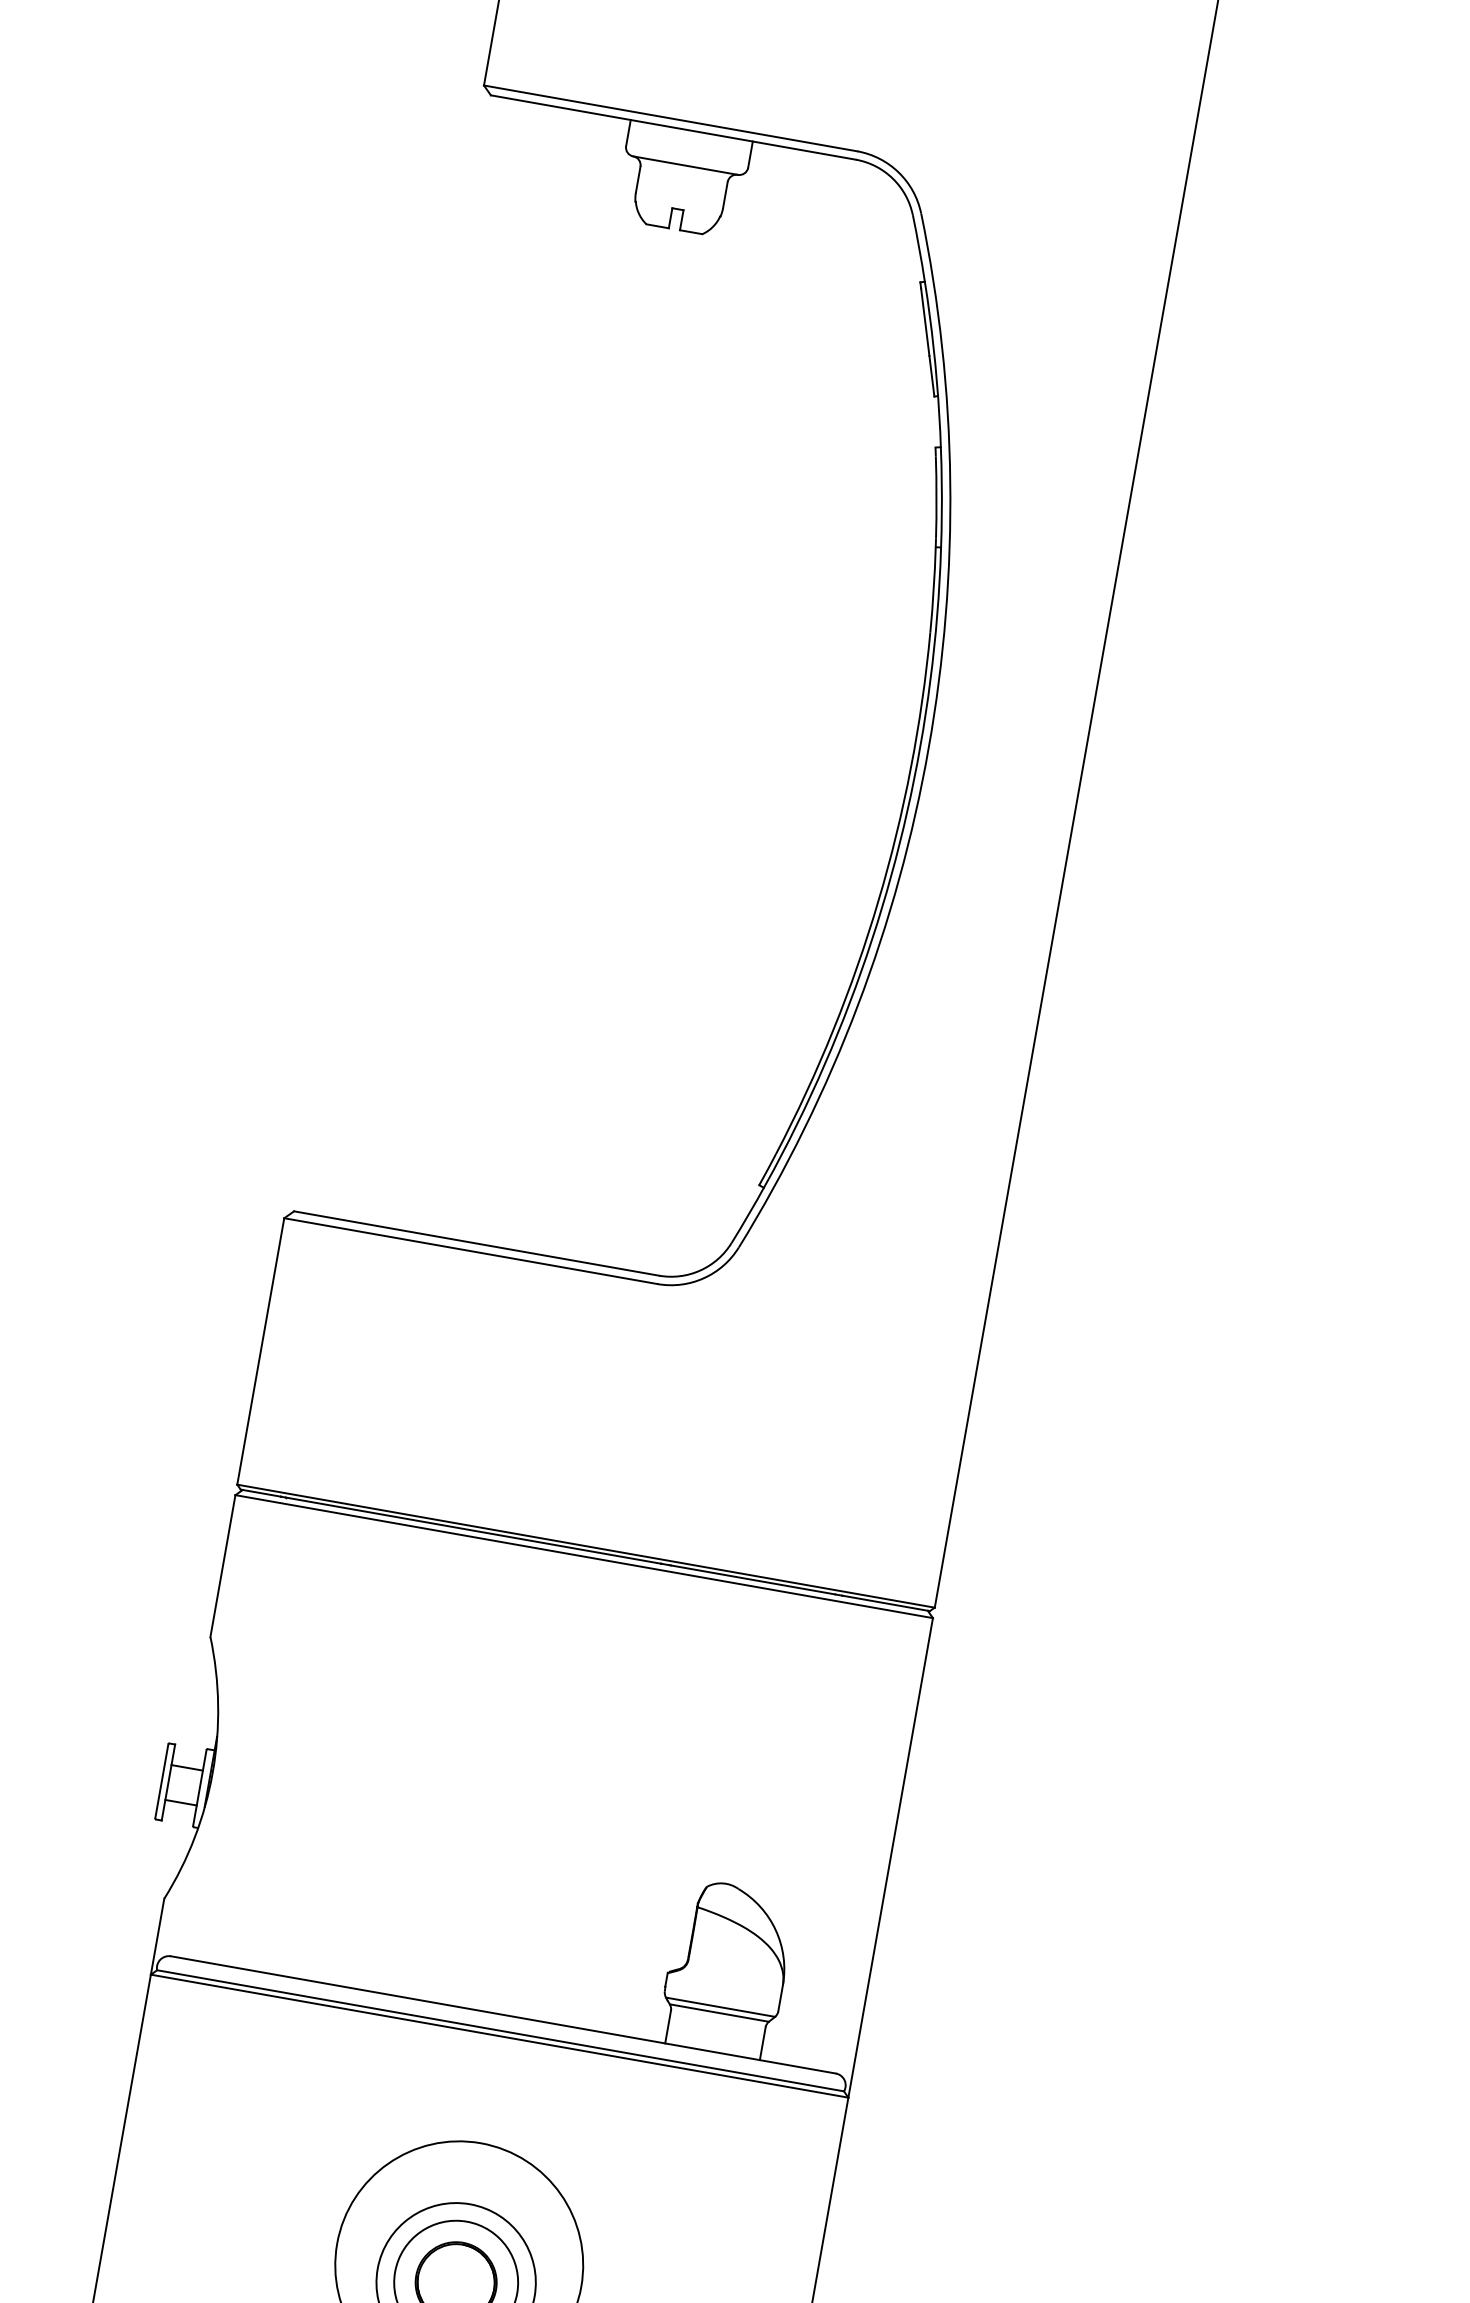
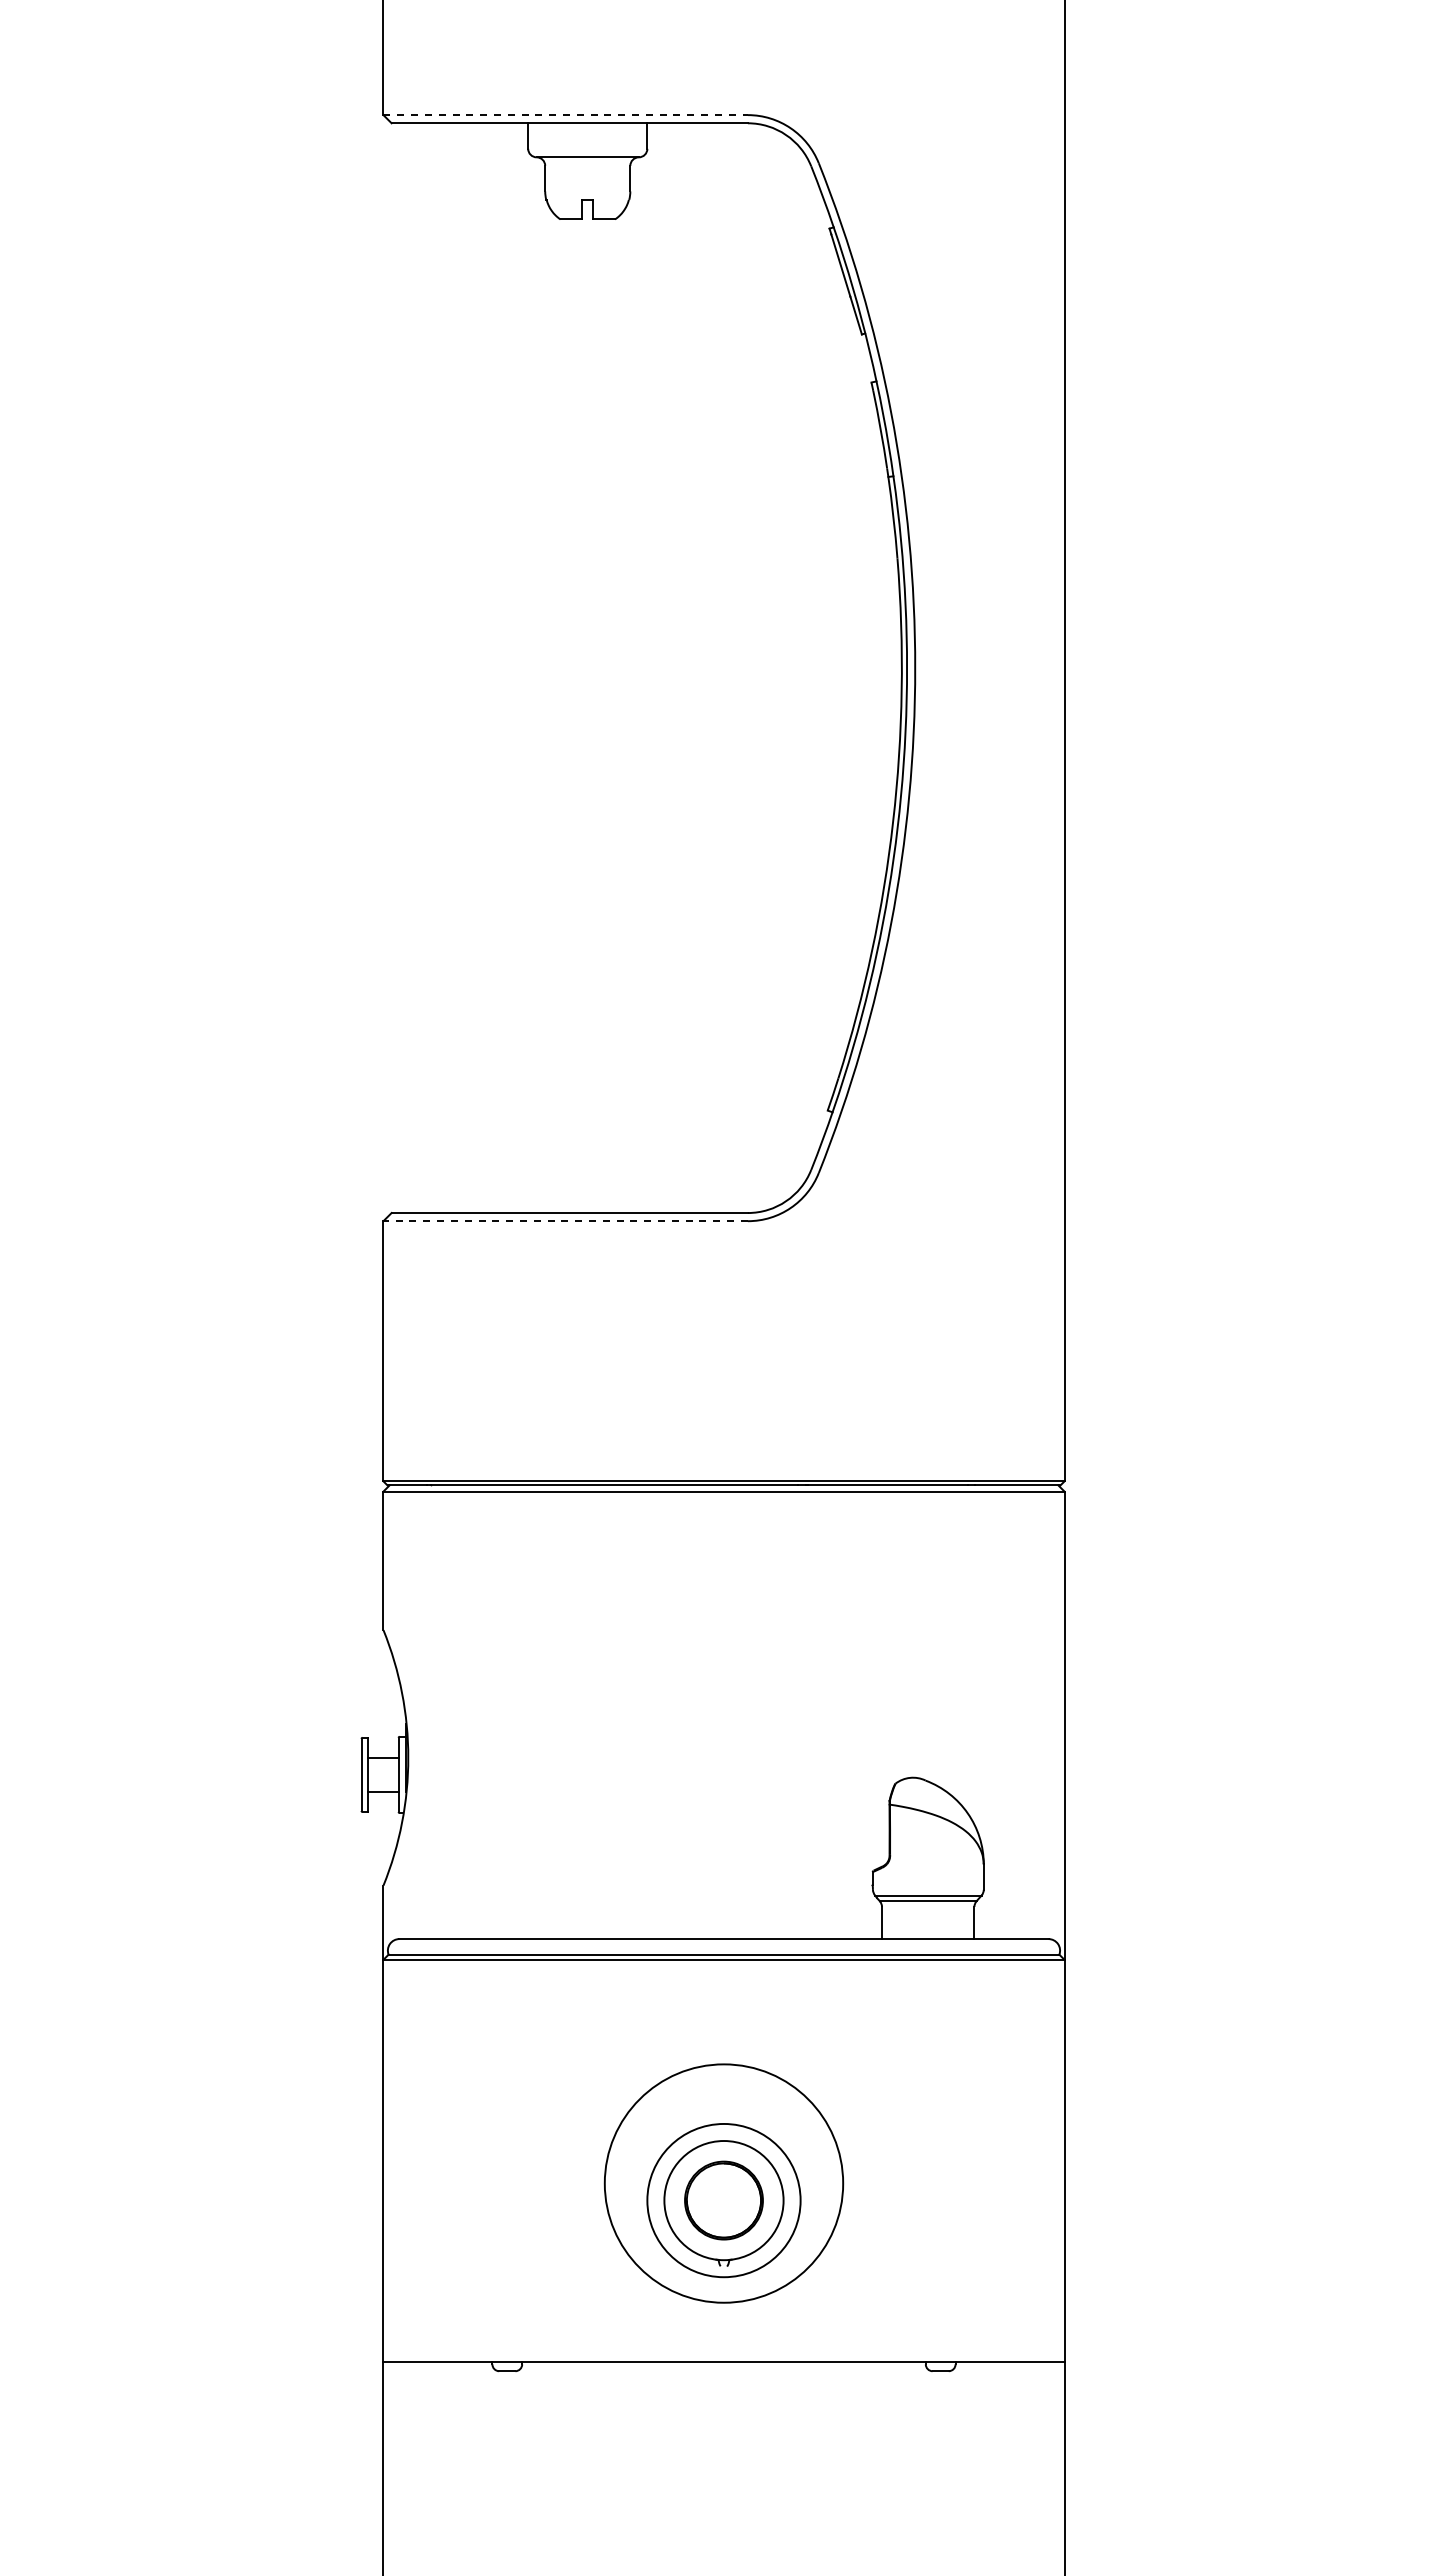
line: (671, 118) -> (566, 115), solid -> dashed
line: (470, 1251) -> (565, 1221), solid -> dashed

